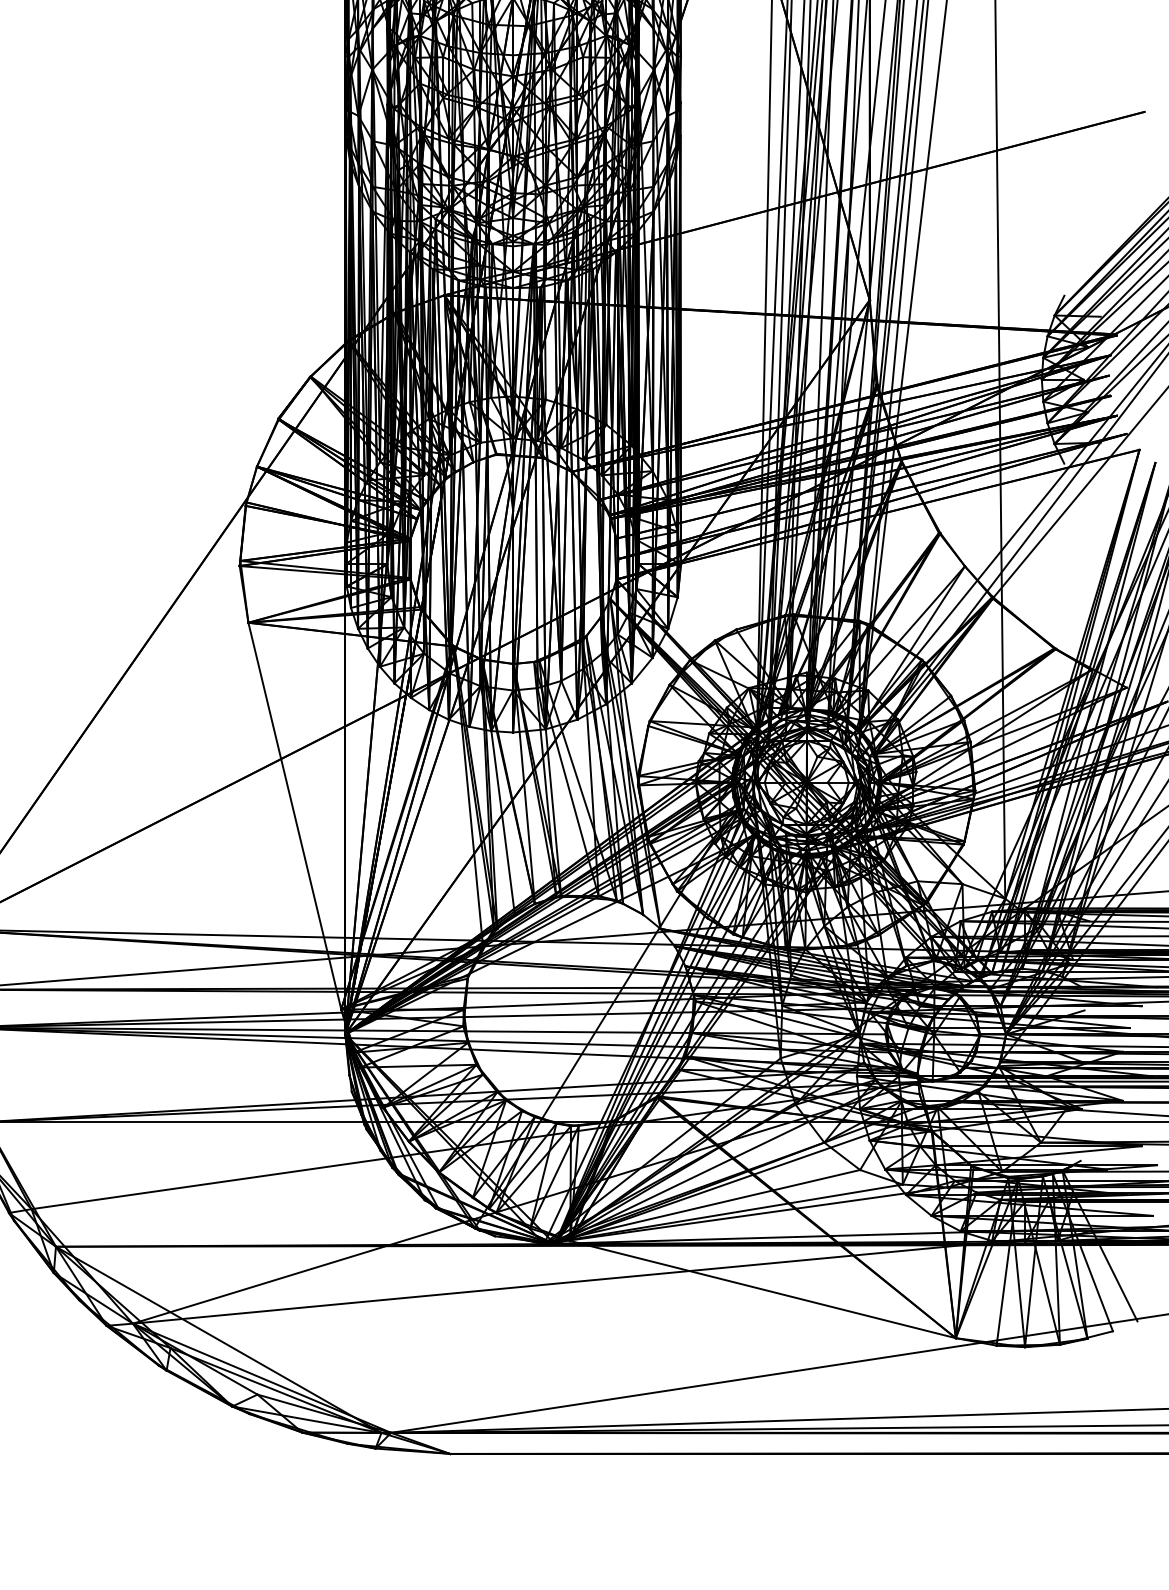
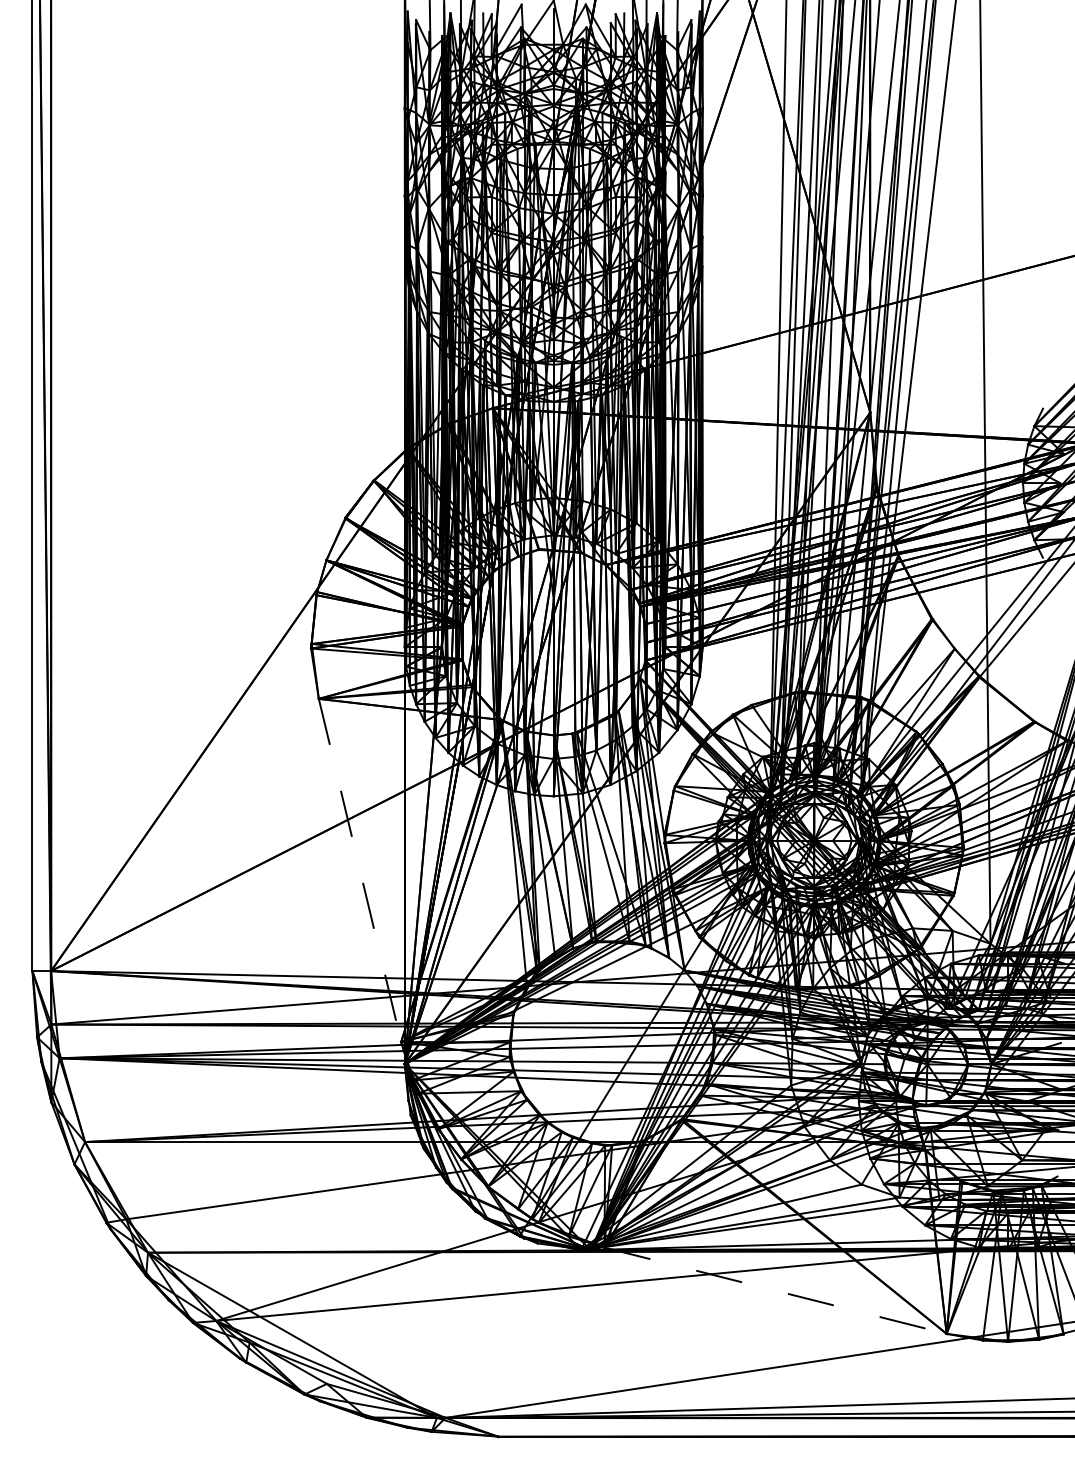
line: (295, 816) -> (360, 870), solid -> dashed
line: (764, 1289) -> (776, 1290), solid -> dashed

